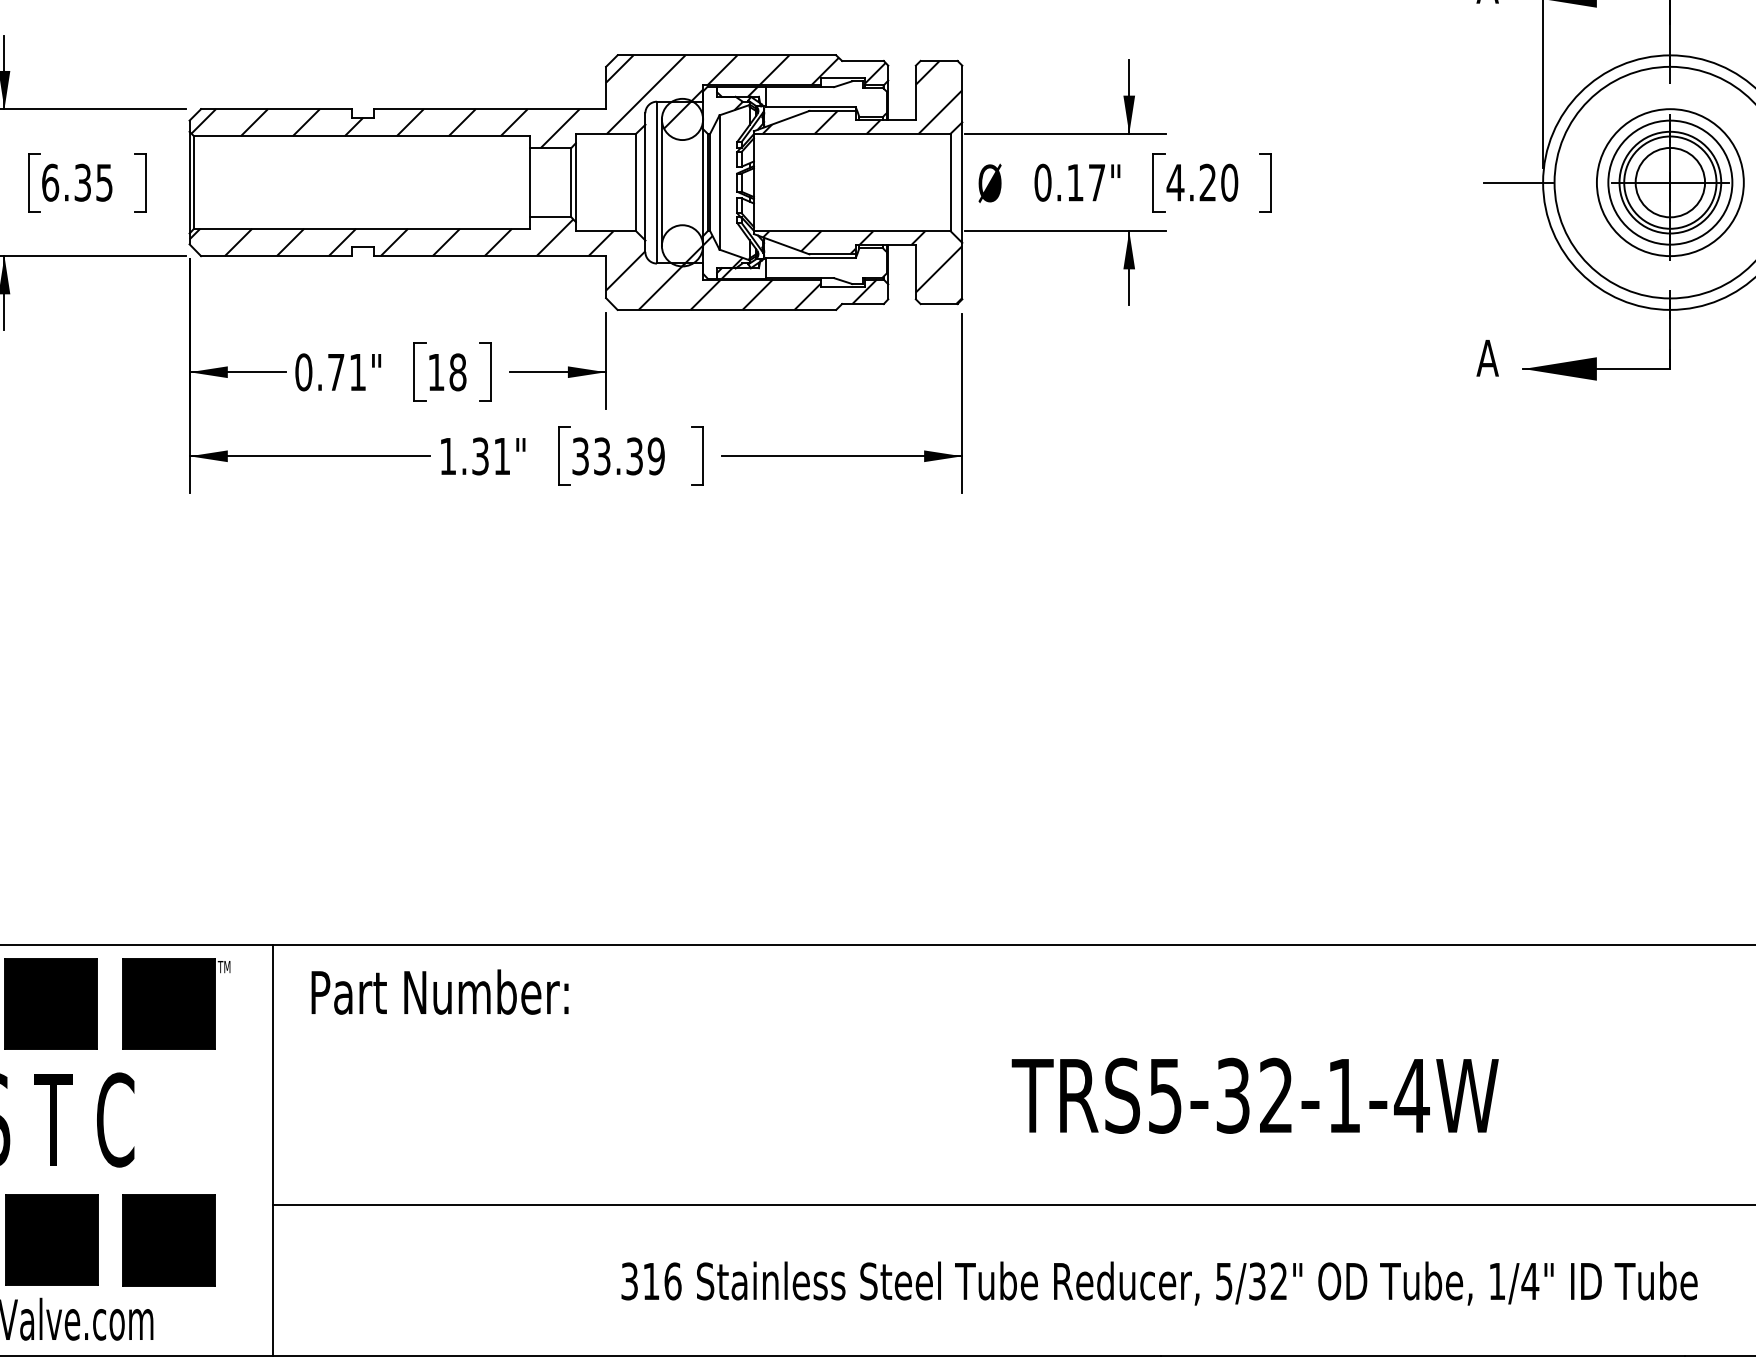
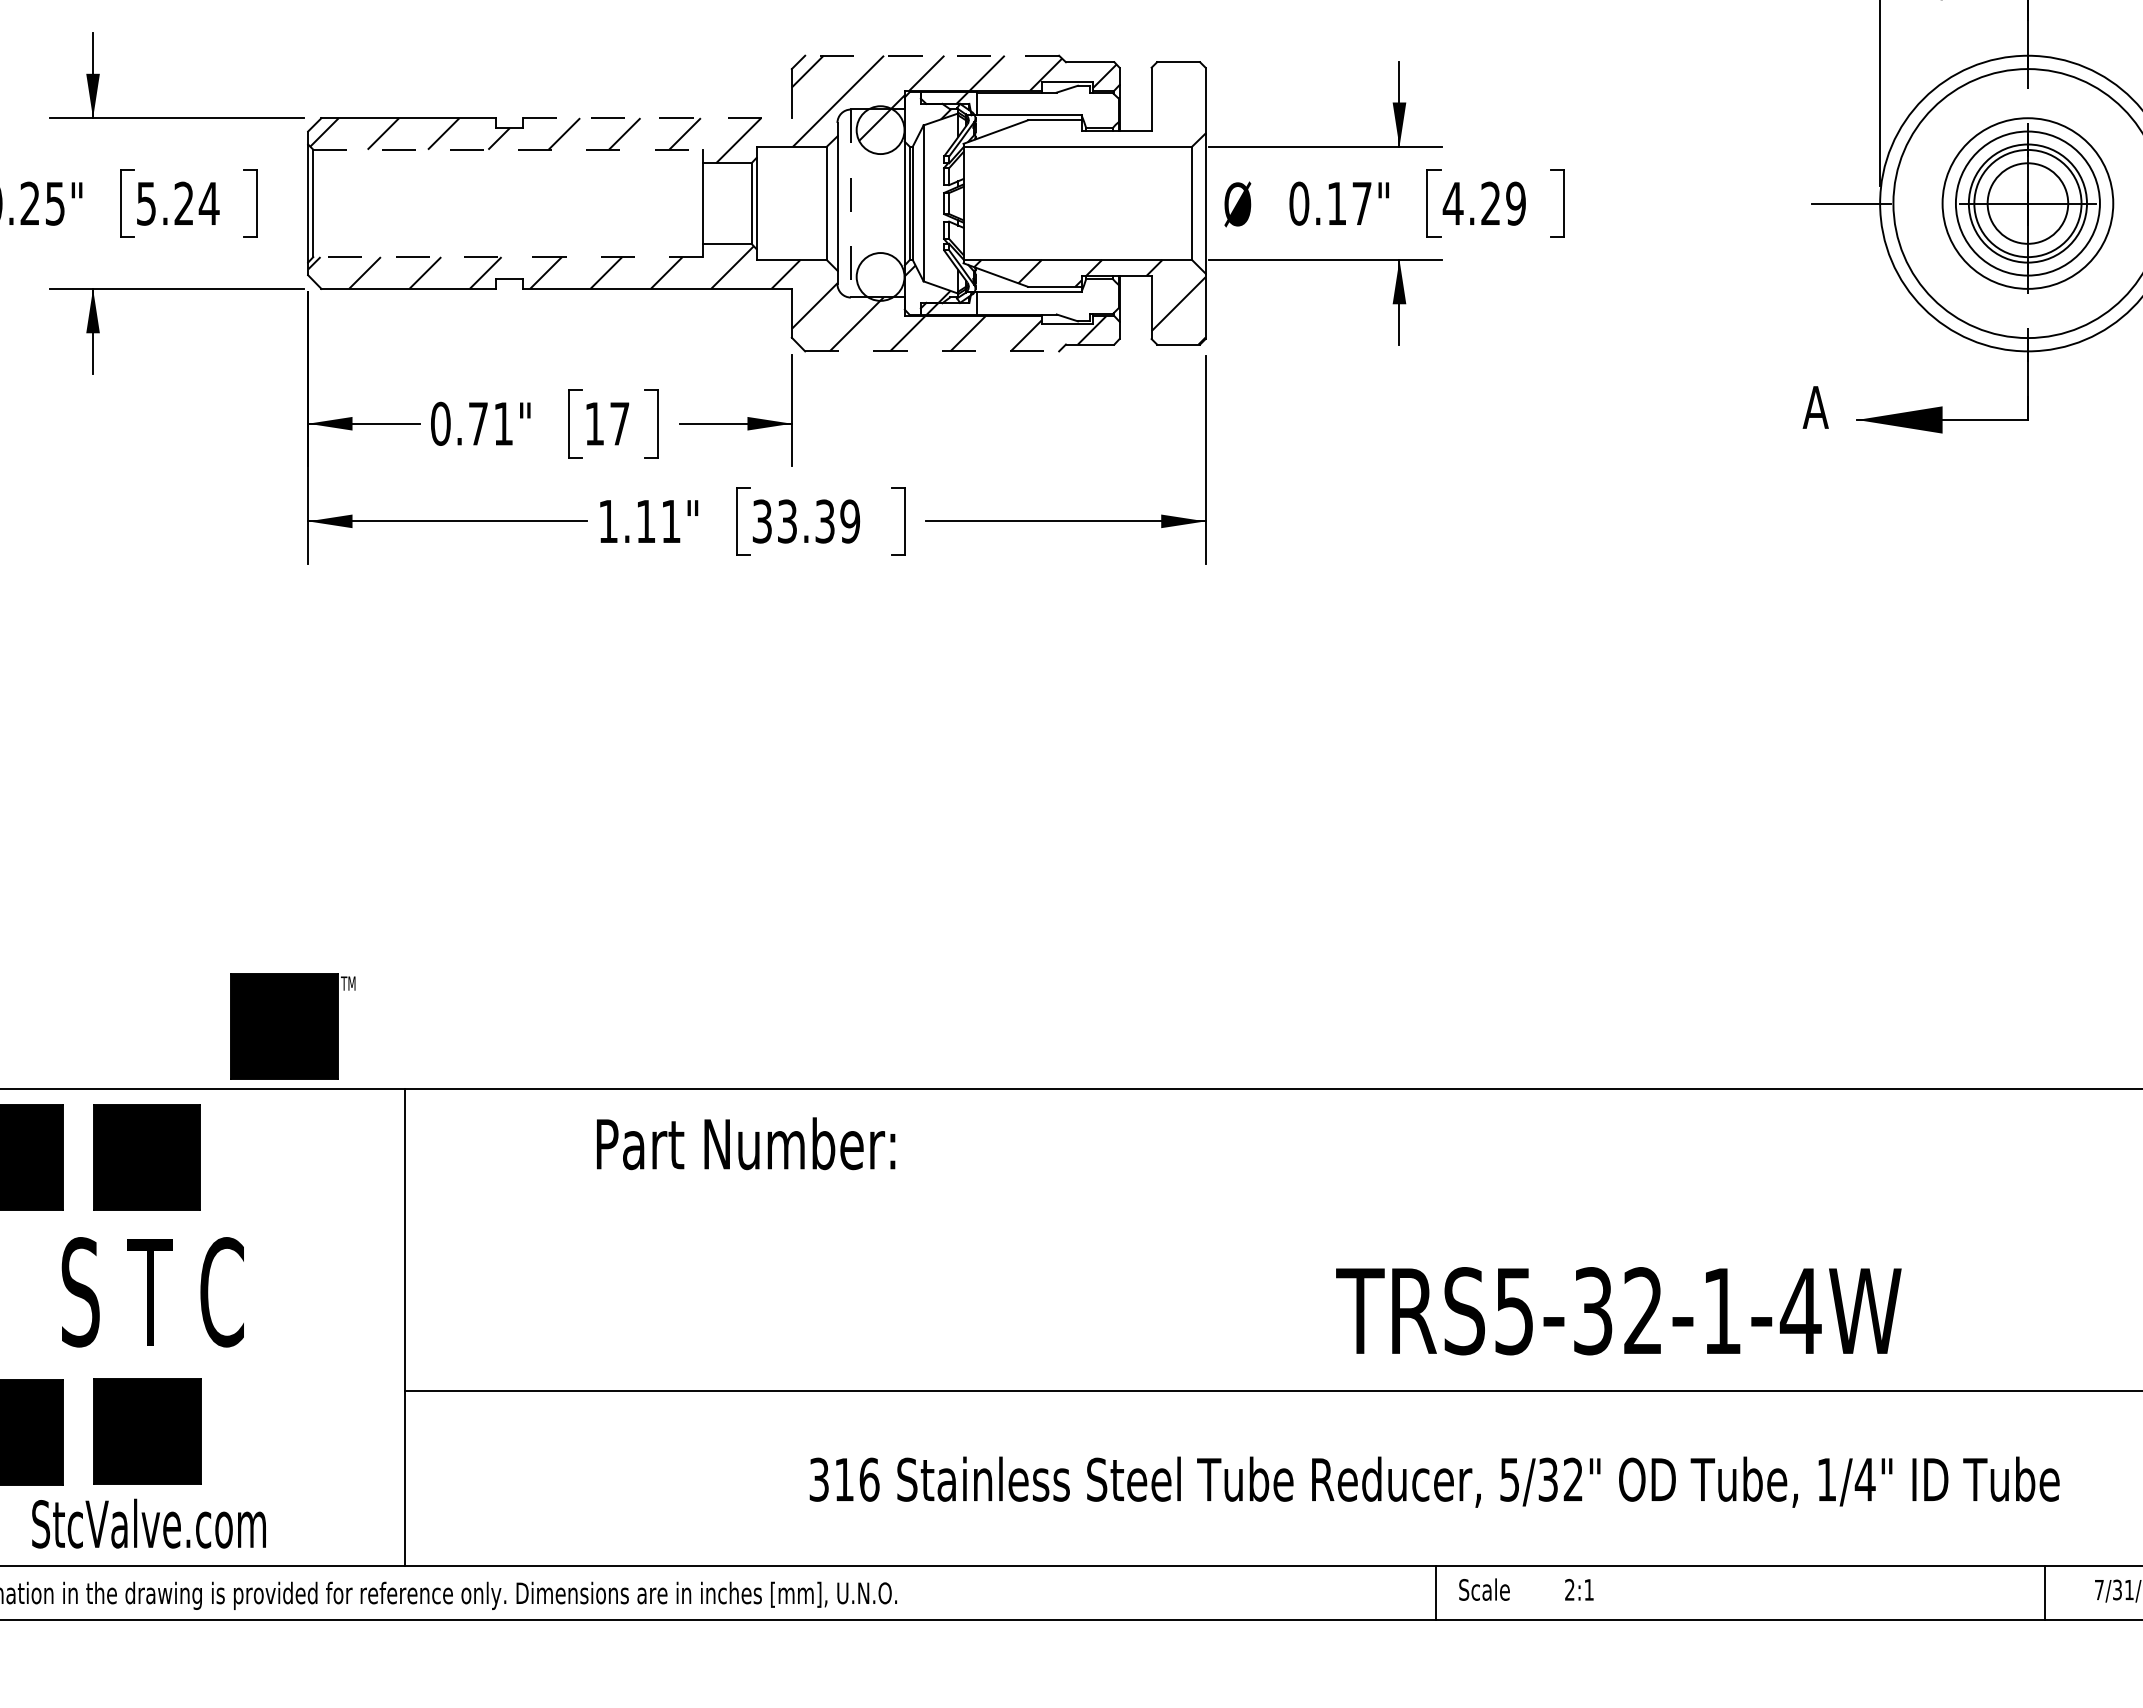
line: (727, 55) -> (932, 55), solid -> dashed
hatch: (862, 97) -> (1089, 104), removed
line: (490, 109) -> (657, 118), solid -> dashed
line: (362, 136) -> (508, 149), solid -> dashed
text: (77, 182) -> (177, 203), 6.35 -> 5.24
line: (656, 182) -> (850, 203), solid -> dashed
line: (661, 182) -> (856, 203), removed
text: (1229, 182) -> (1515, 203), 4.20 -> 4.29
line: (362, 229) -> (508, 257), solid -> dashed
hatch: (692, 255) -> (892, 288), removed
line: (727, 310) -> (932, 351), solid -> dashed
text: (457, 372) -> (619, 423), 18 -> 17
text: (480, 456) -> (645, 521), 1.31" -> 1.11"
text: (440, 991) -> (746, 1143), moved
part: (176, 1003) -> (292, 1026), moved
text: (1254, 1096) -> (1618, 1311), moved
part: (169, 1240) -> (284, 1432), removed

